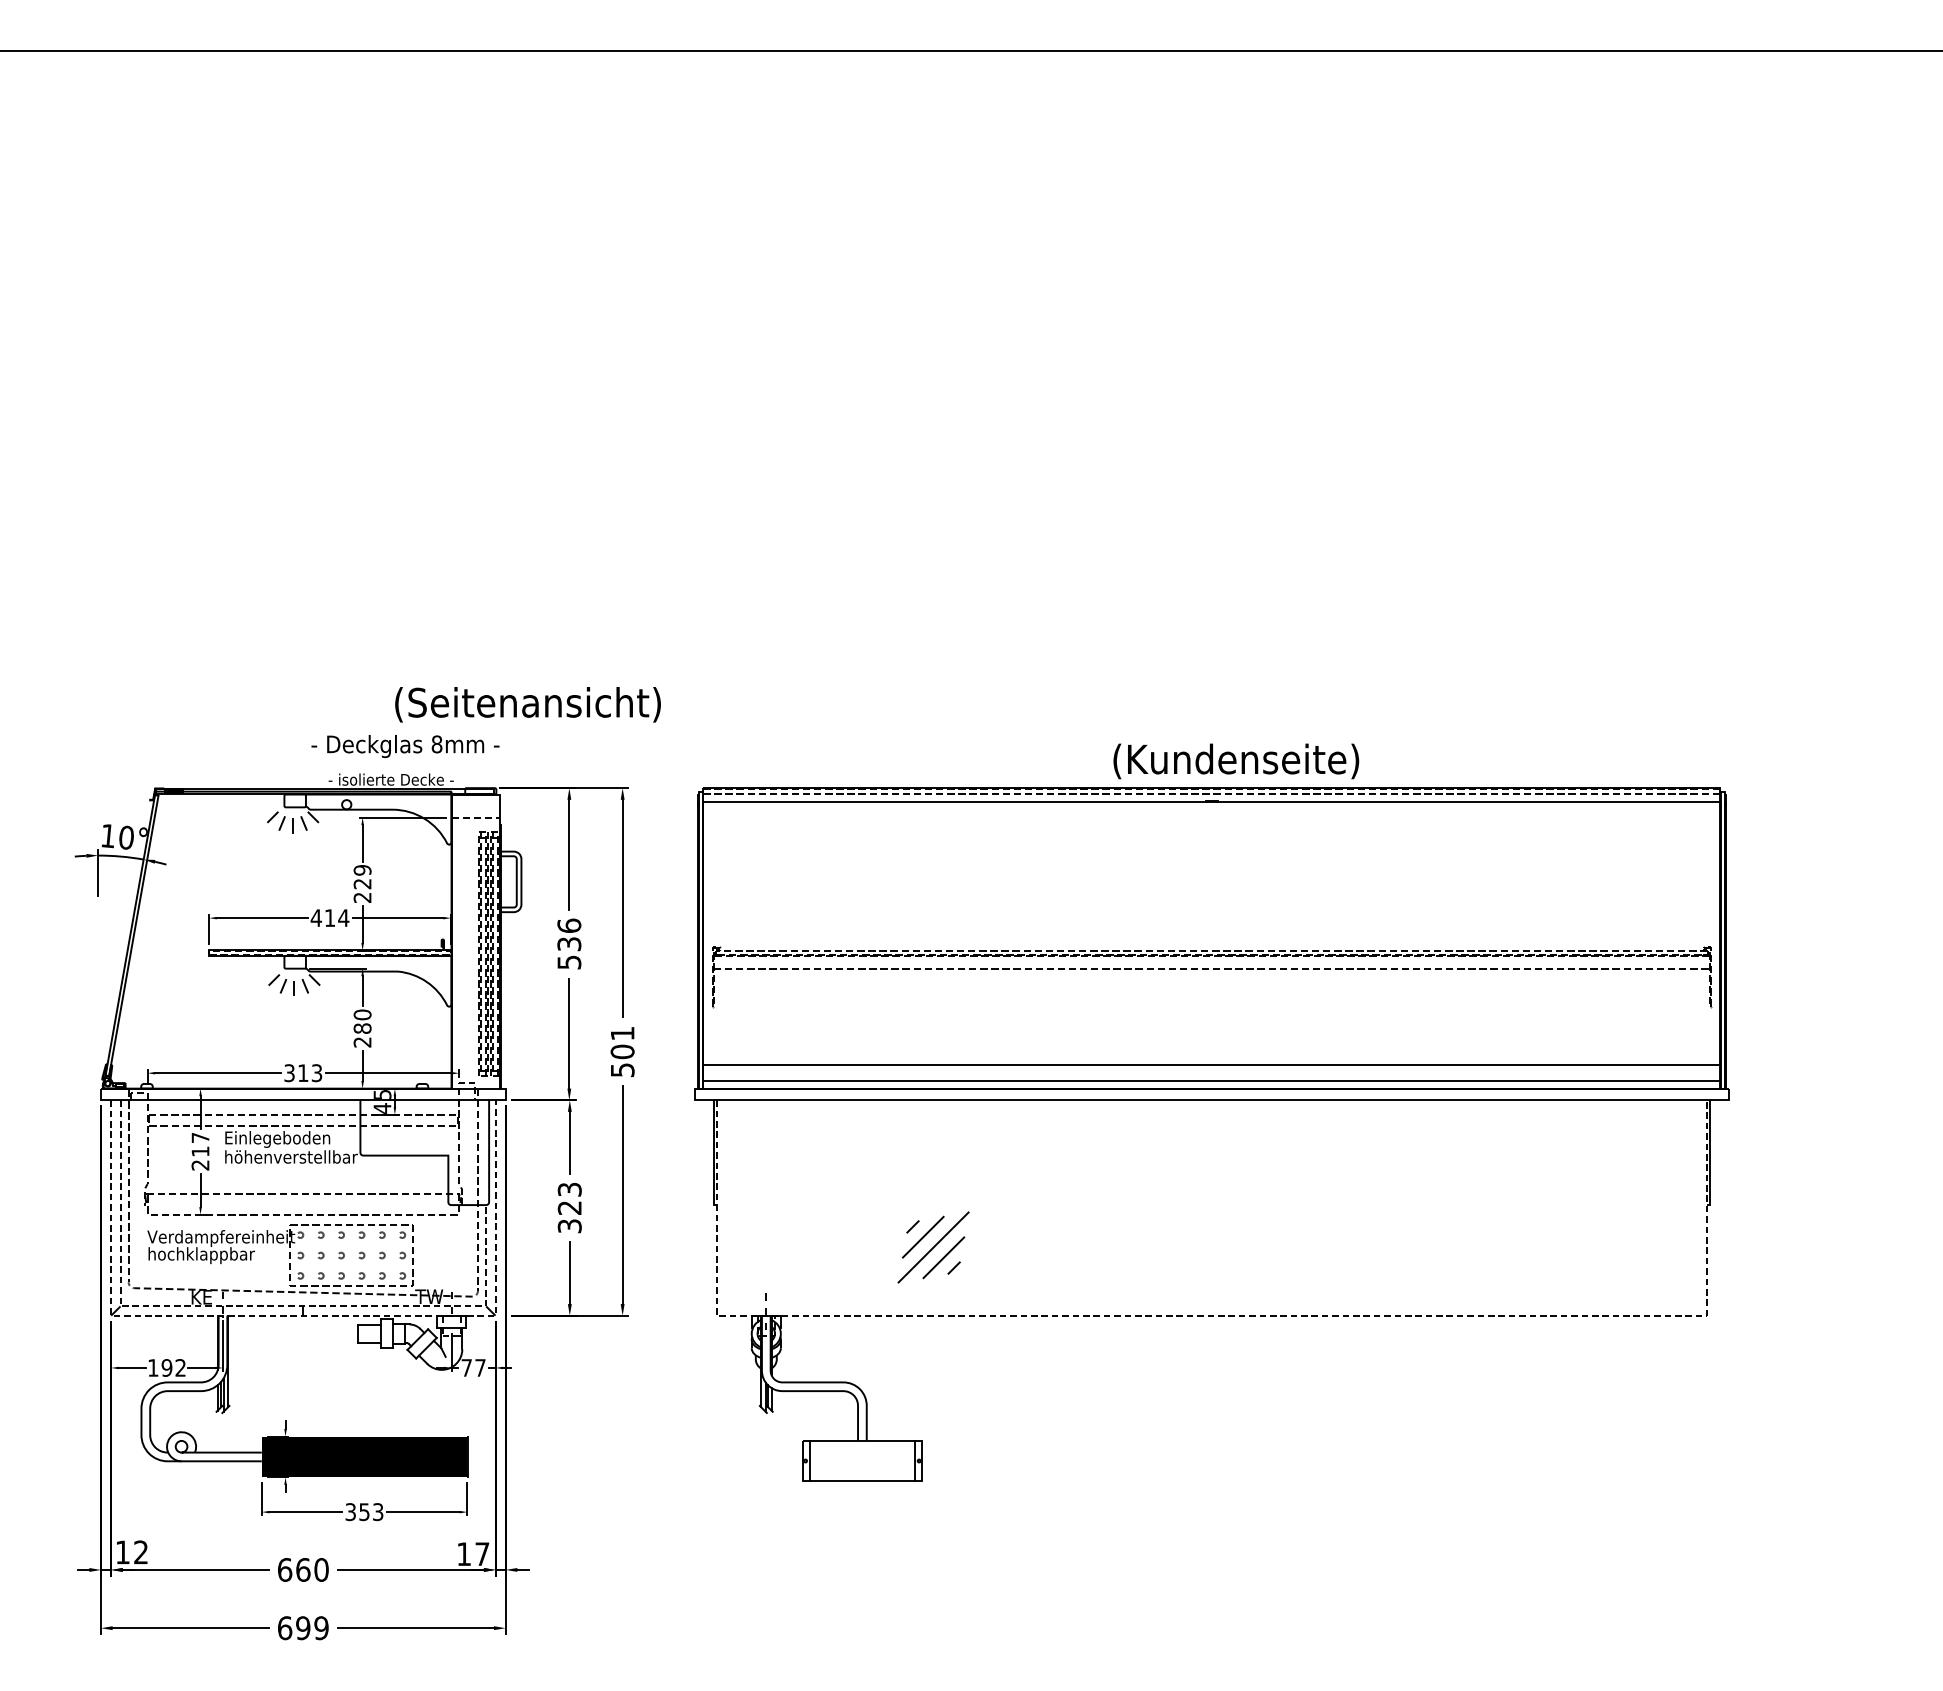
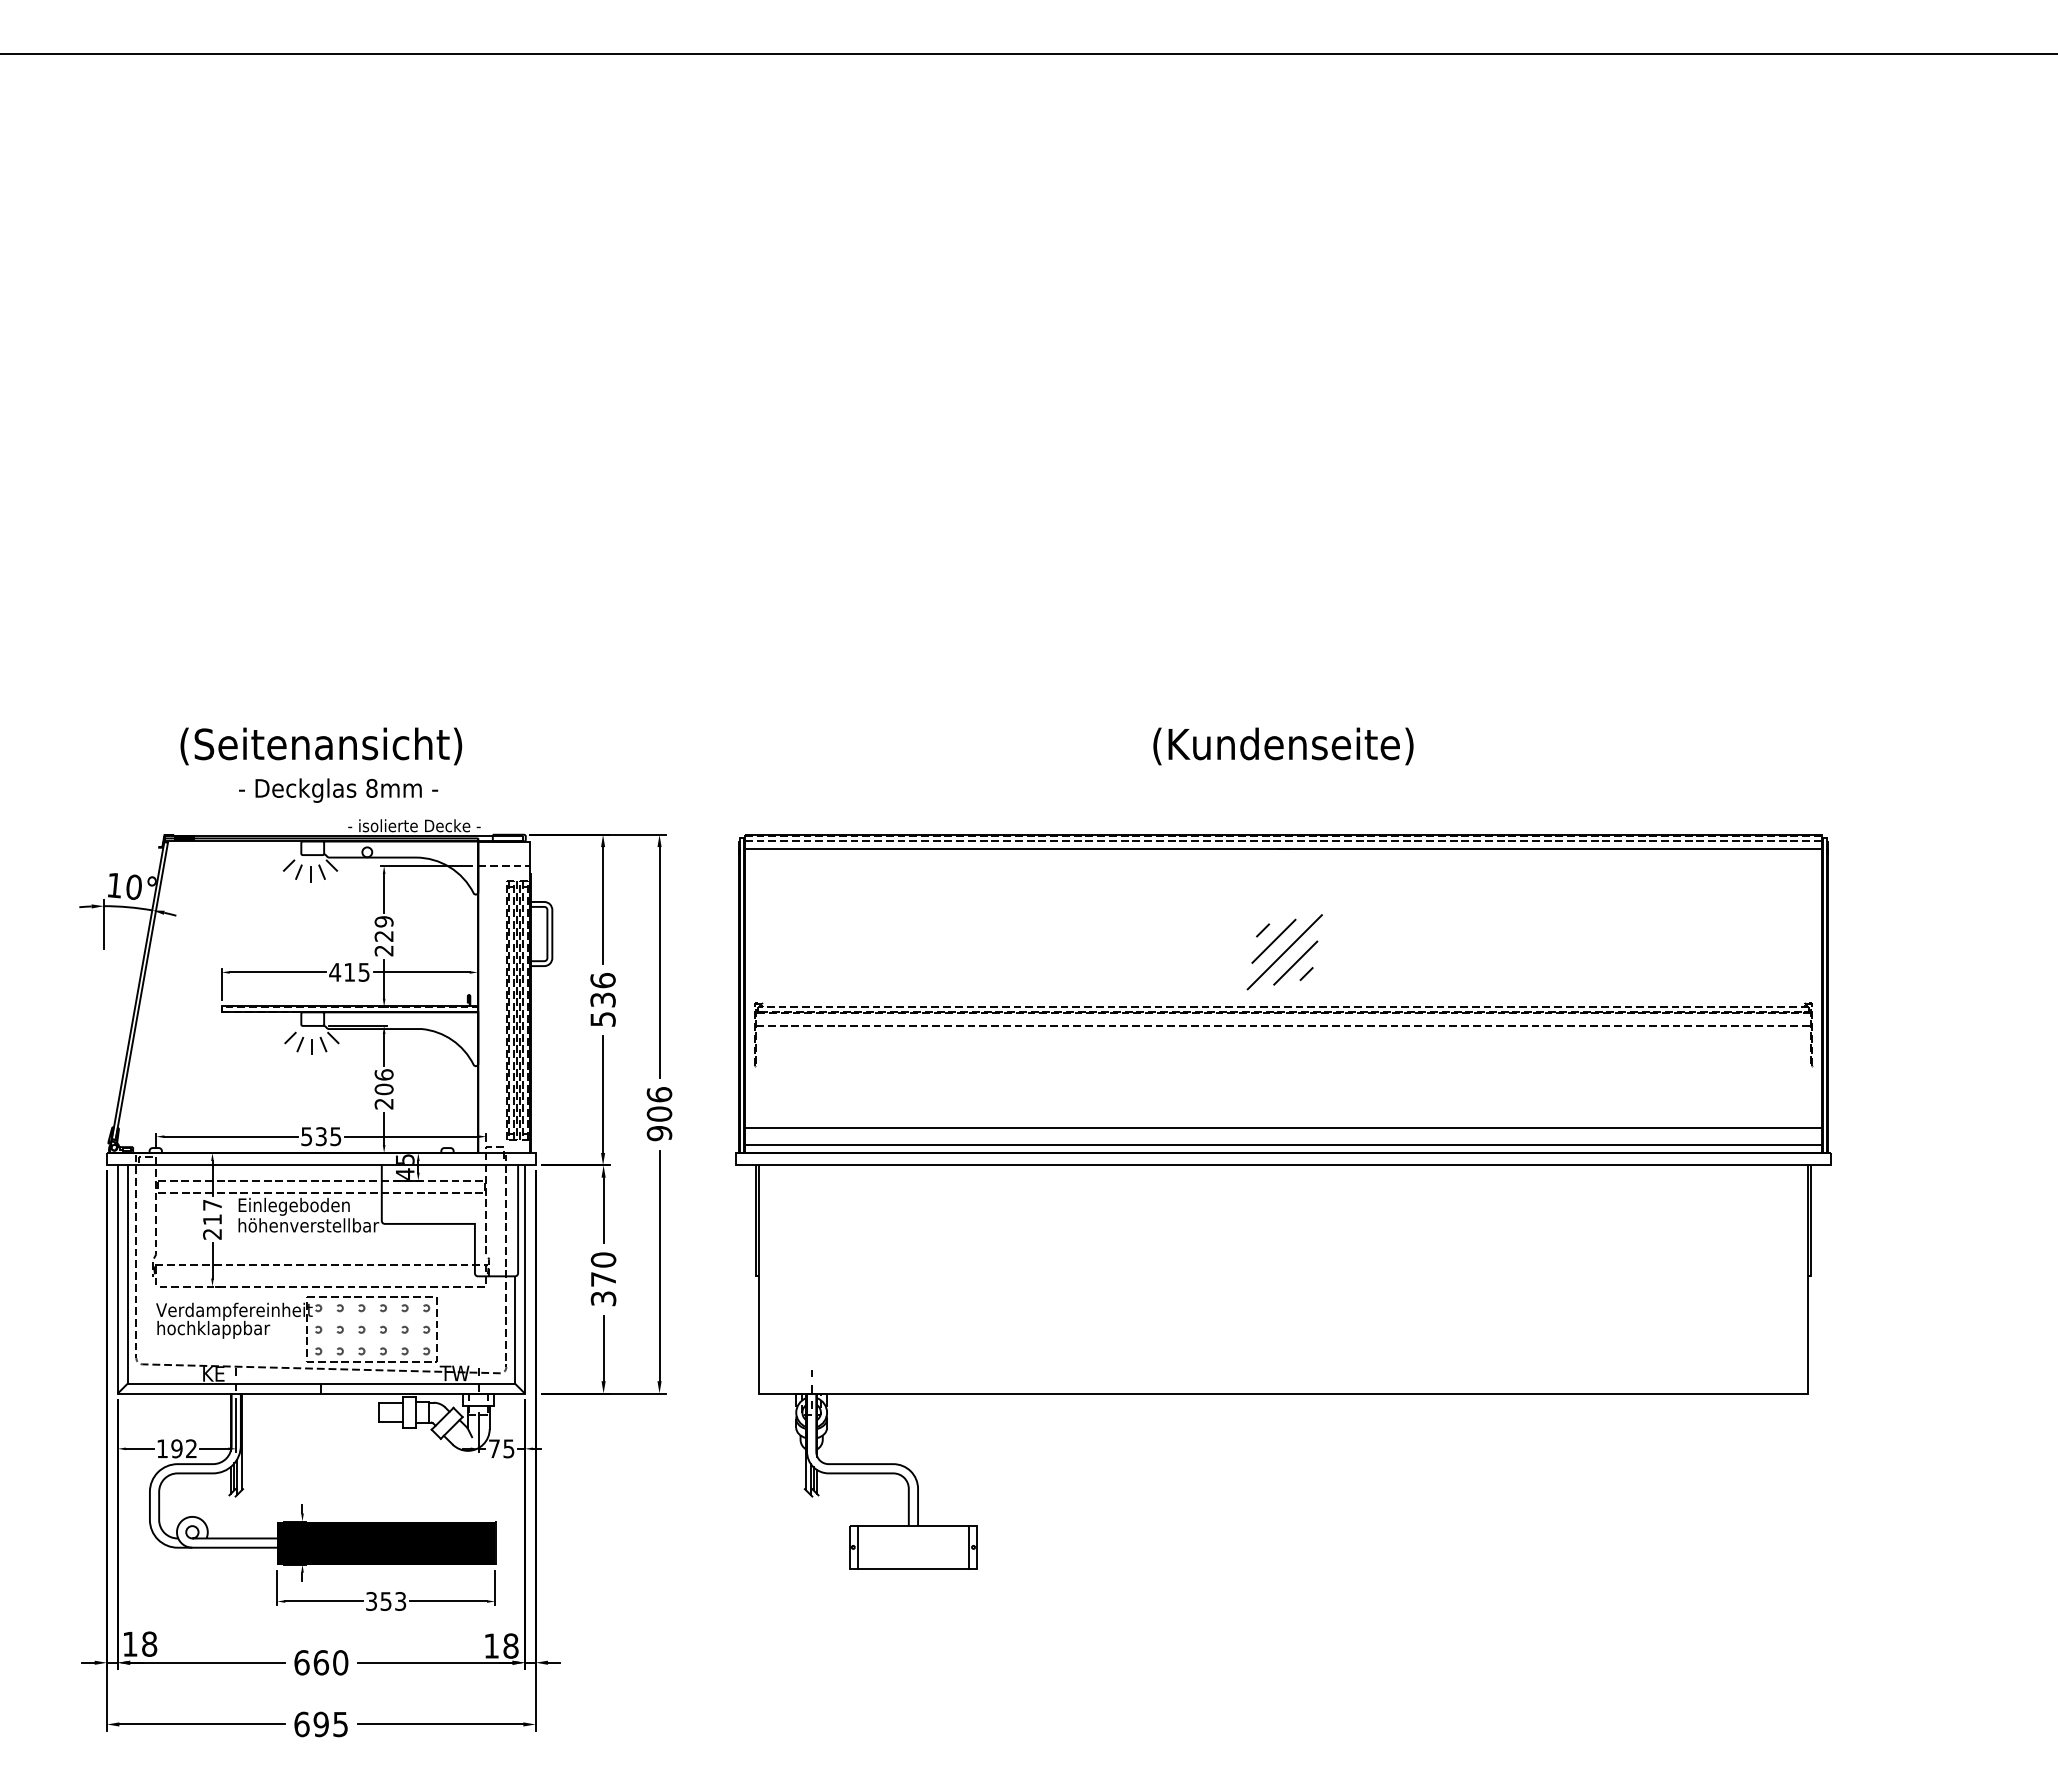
text: (528, 704) -> (321, 746), moved
text: (405, 746) -> (338, 790), moved
text: (1236, 761) -> (1283, 746), moved
text: (344, 918) -> (364, 972), 414 -> 415
text: (362, 1022) -> (383, 1082), 280 -> 206
text: (622, 1052) -> (659, 1114), 501 -> 906
text: (303, 1073) -> (321, 1136), 313 -> 535
text: (569, 1198) -> (603, 1269), 323 -> 370
part: (933, 1247) -> (1284, 952), moved
line: (251, 1306) -> (266, 1383), dashed -> solid
line: (303, 1315) -> (321, 1393), dashed -> solid
line: (1211, 1315) -> (1283, 1393), dashed -> solid
text: (480, 1367) -> (508, 1448), 77 -> 75
text: (141, 1551) -> (149, 1643), 12 -> 18
text: (481, 1553) -> (510, 1645), 17 -> 18
text: (321, 1627) -> (340, 1723), 699 -> 695

